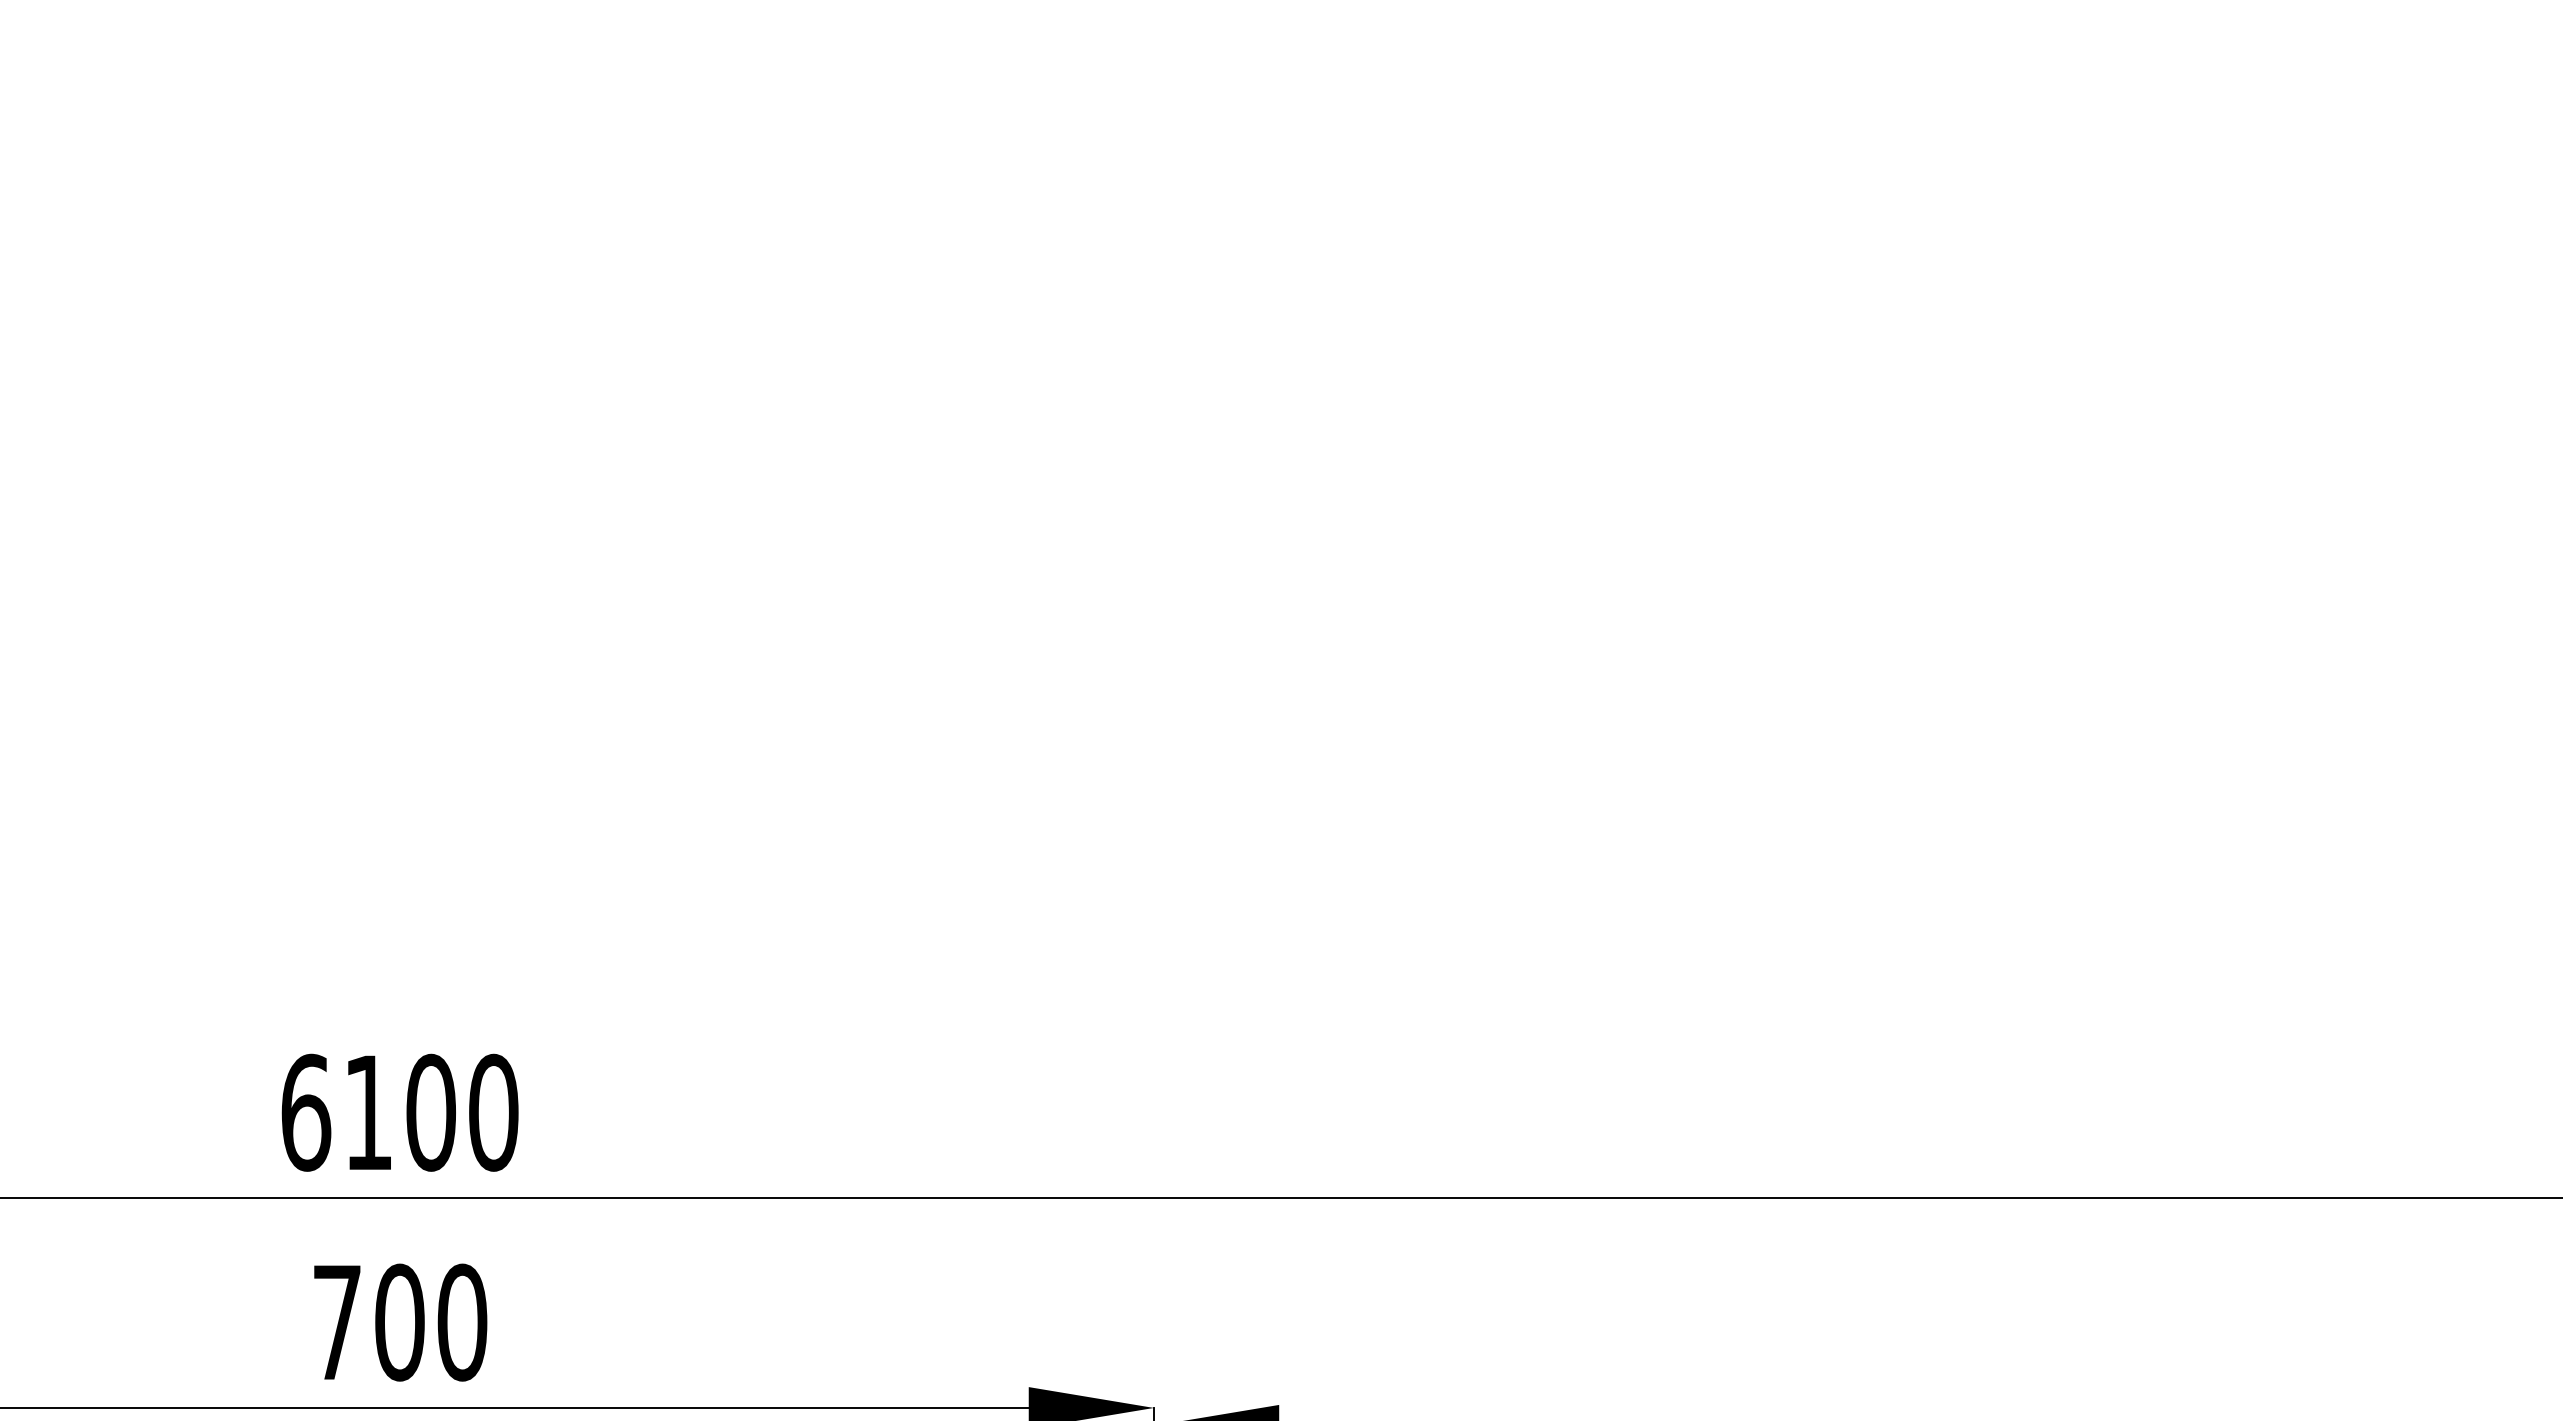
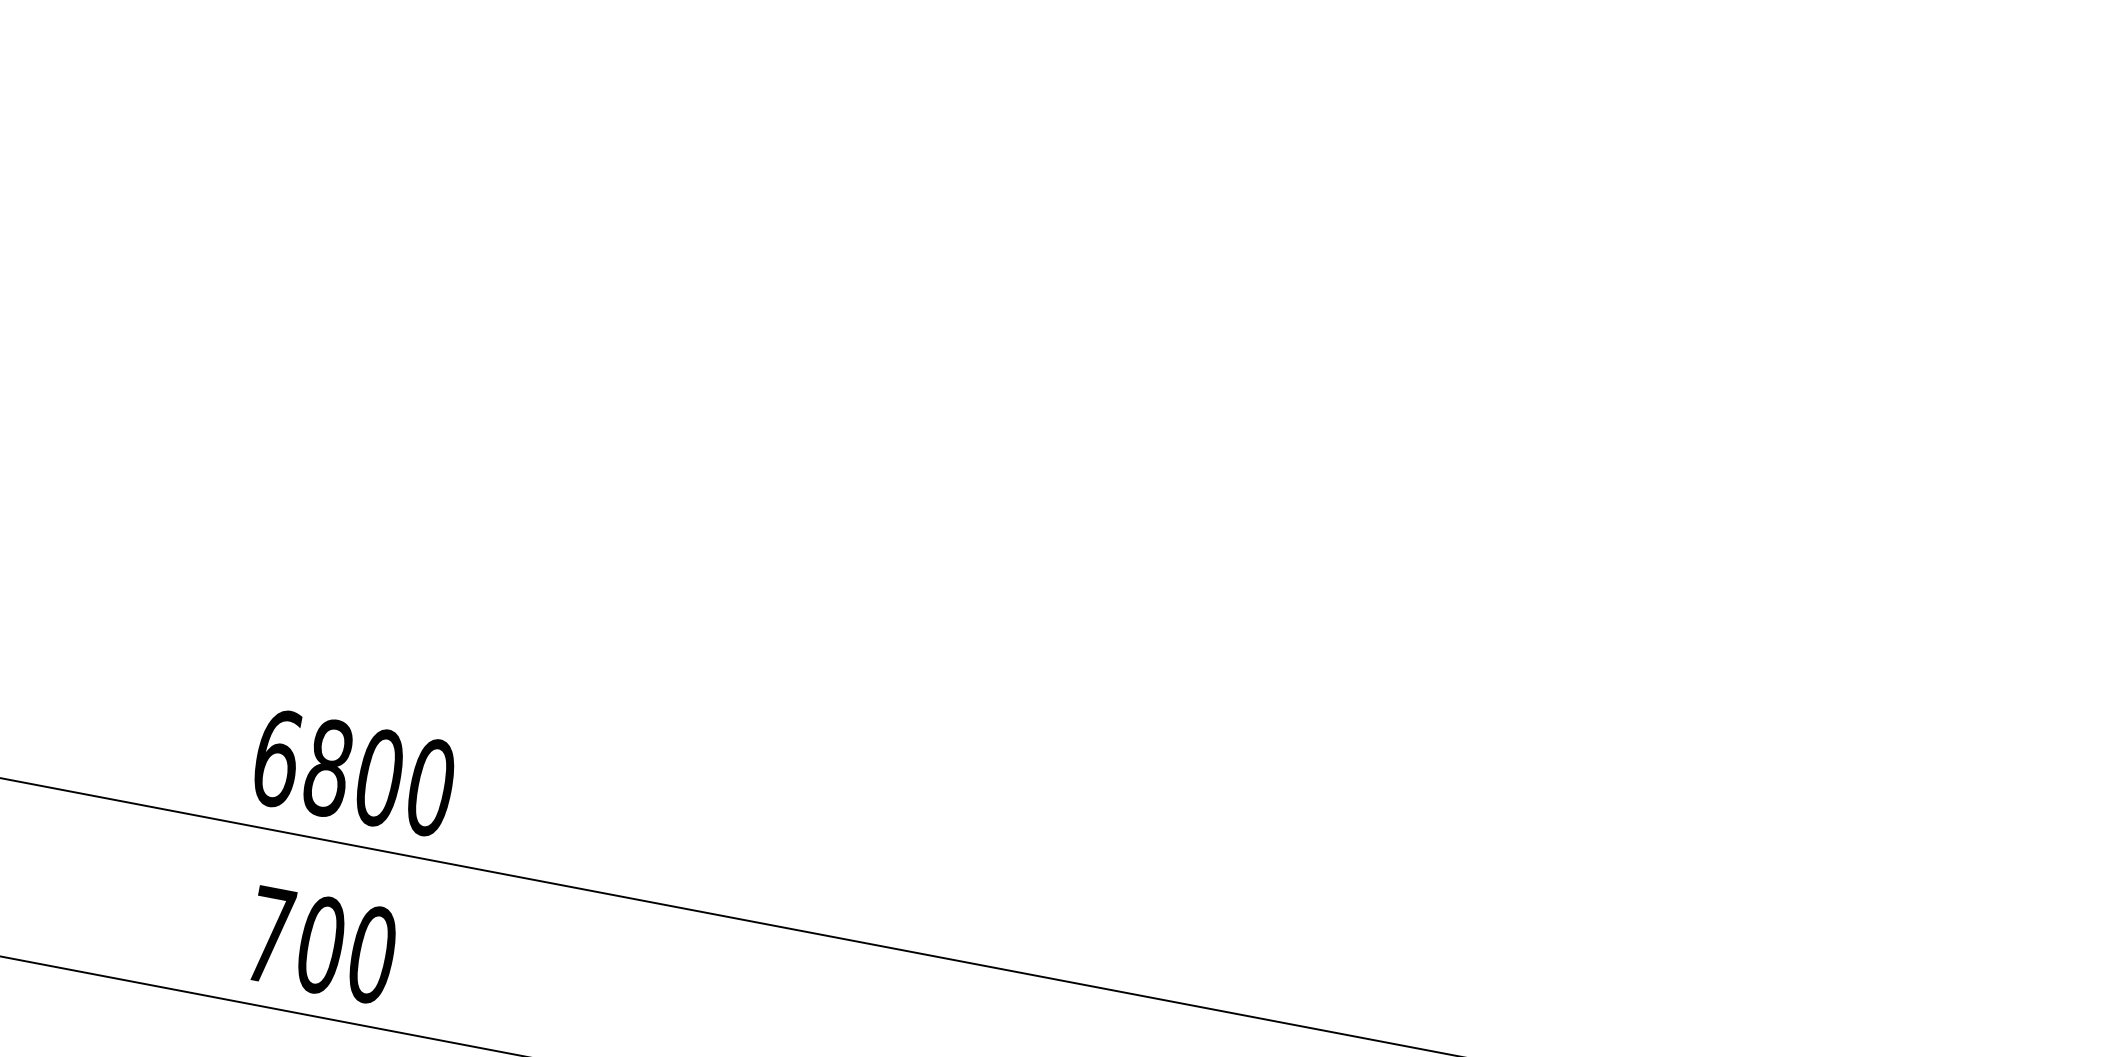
text: (368, 1112) -> (328, 767), 6100 -> 6800

